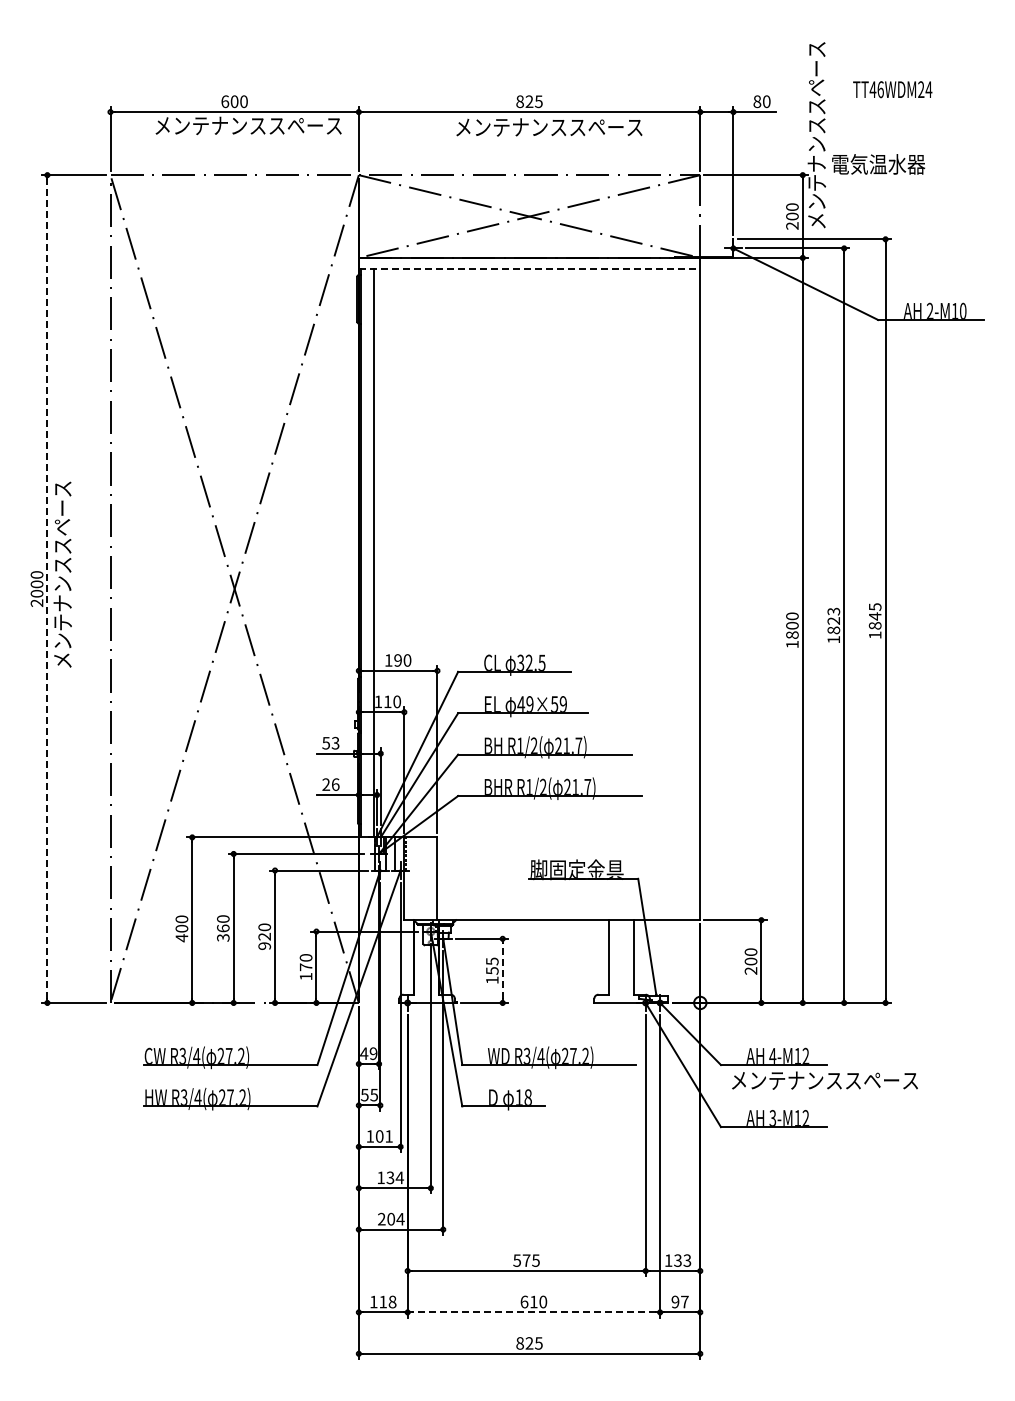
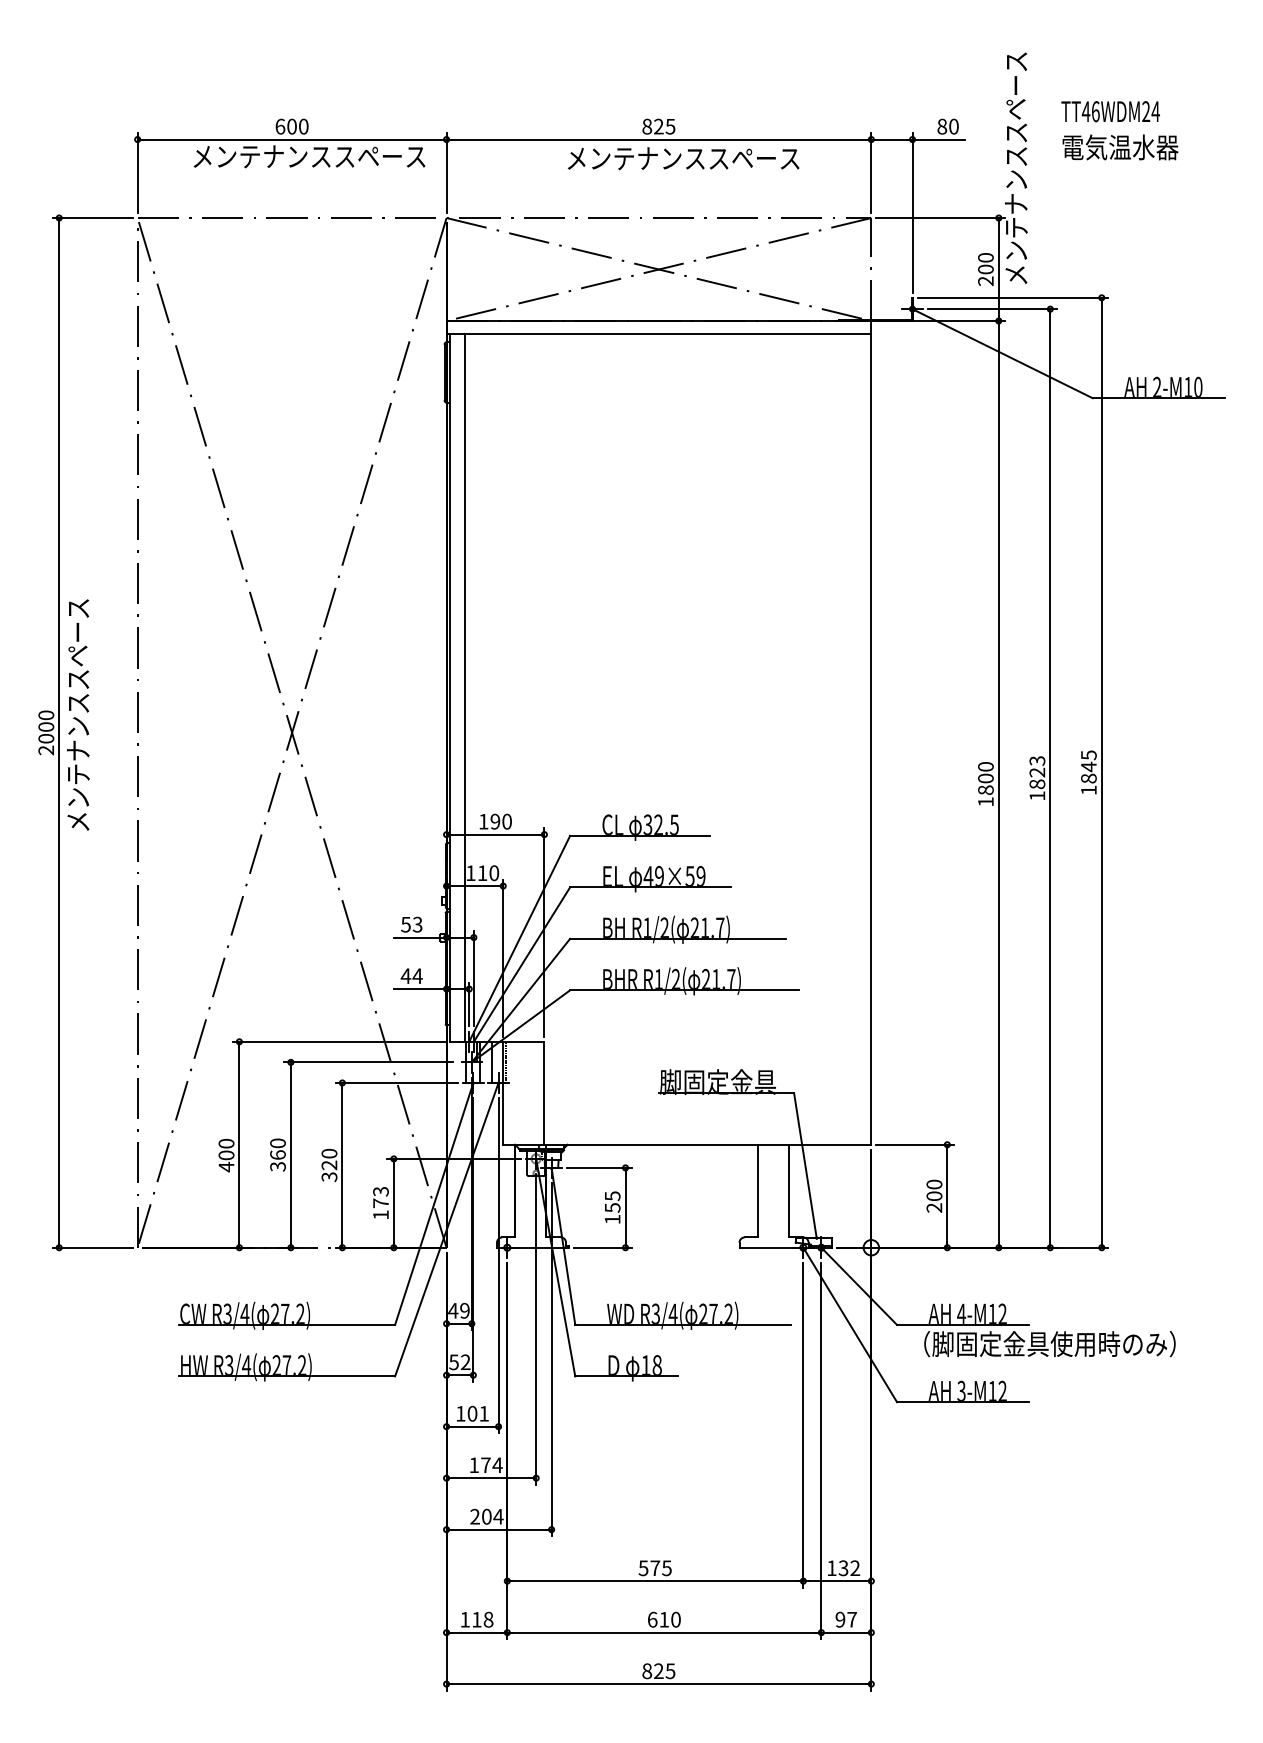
text: (878, 164) -> (1120, 147), moved
line: (529, 268) -> (658, 334), dashed -> solid
line: (47, 589) -> (59, 733), dashed -> solid
text: (330, 784) -> (411, 975), 26 -> 44
text: (264, 946) -> (329, 1177), 920 -> 320
text: (305, 957) -> (380, 1191), 170 -> 173
line: (502, 970) -> (625, 1207), dashed -> solid
text: (838, 1079) -> (1043, 1342), メンテナンススペース -> （脚固定金具使用時のみ）
text: (374, 1094) -> (466, 1361), 55 -> 52
text: (390, 1177) -> (485, 1464), 134 -> 174
text: (687, 1260) -> (855, 1568), 133 -> 132
line: (533, 1312) -> (663, 1632), dashed -> solid

